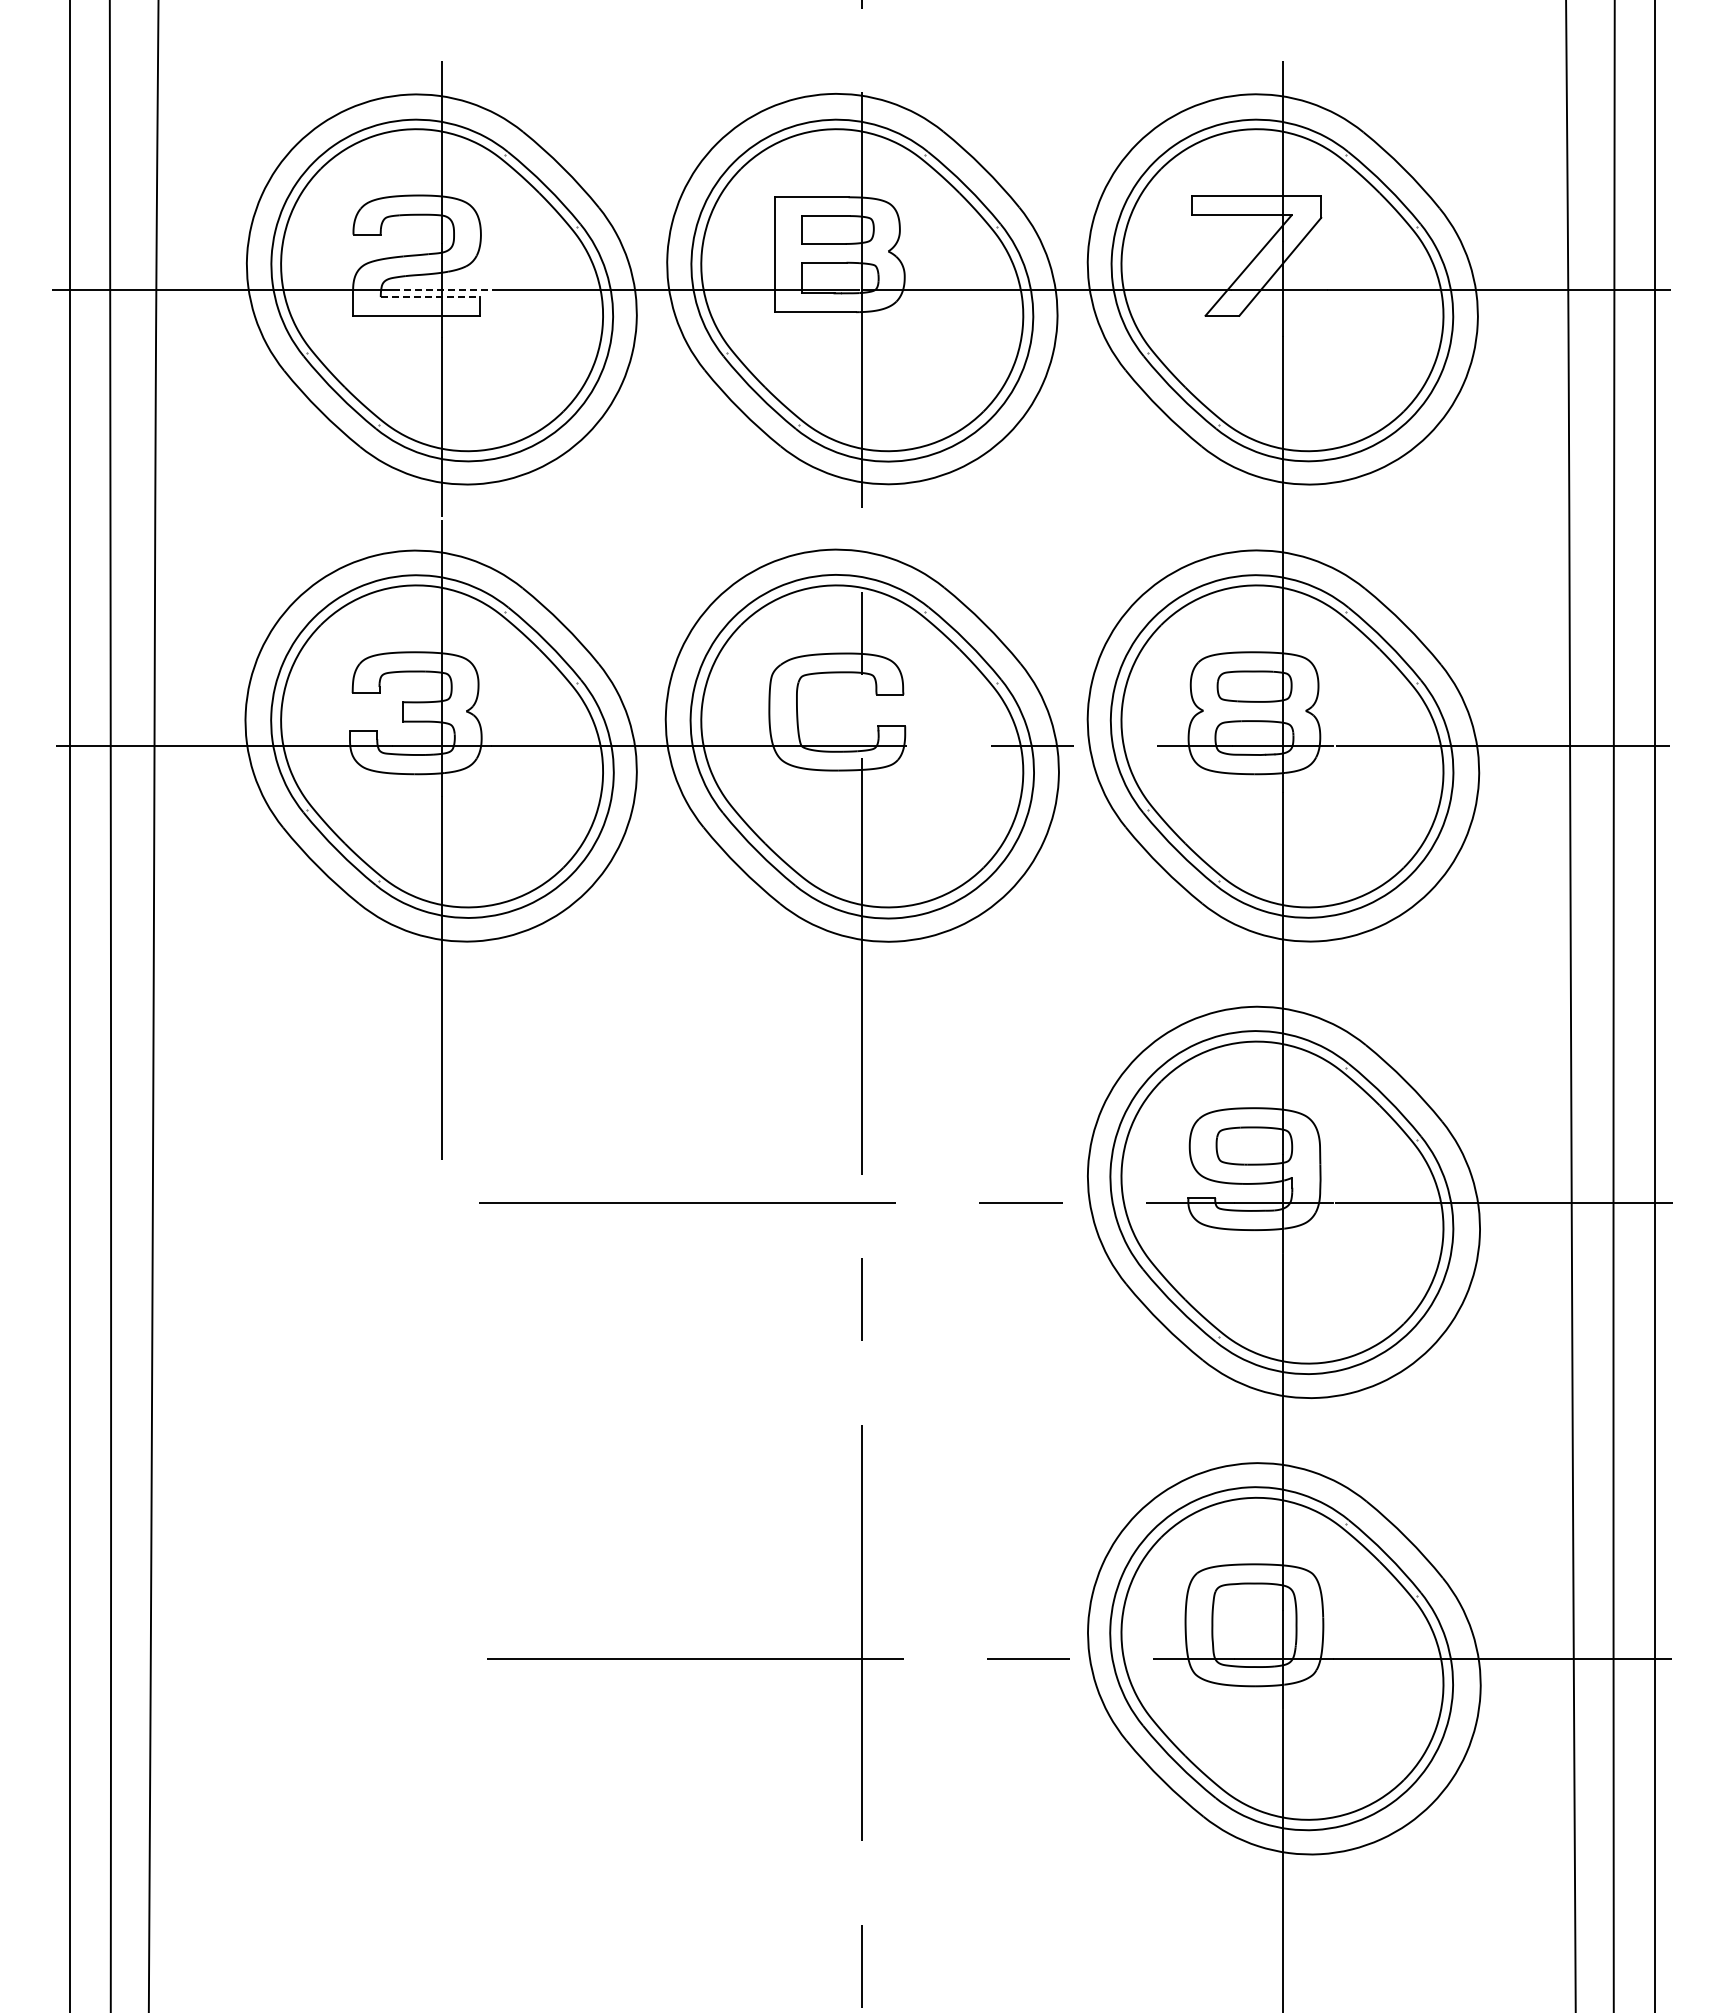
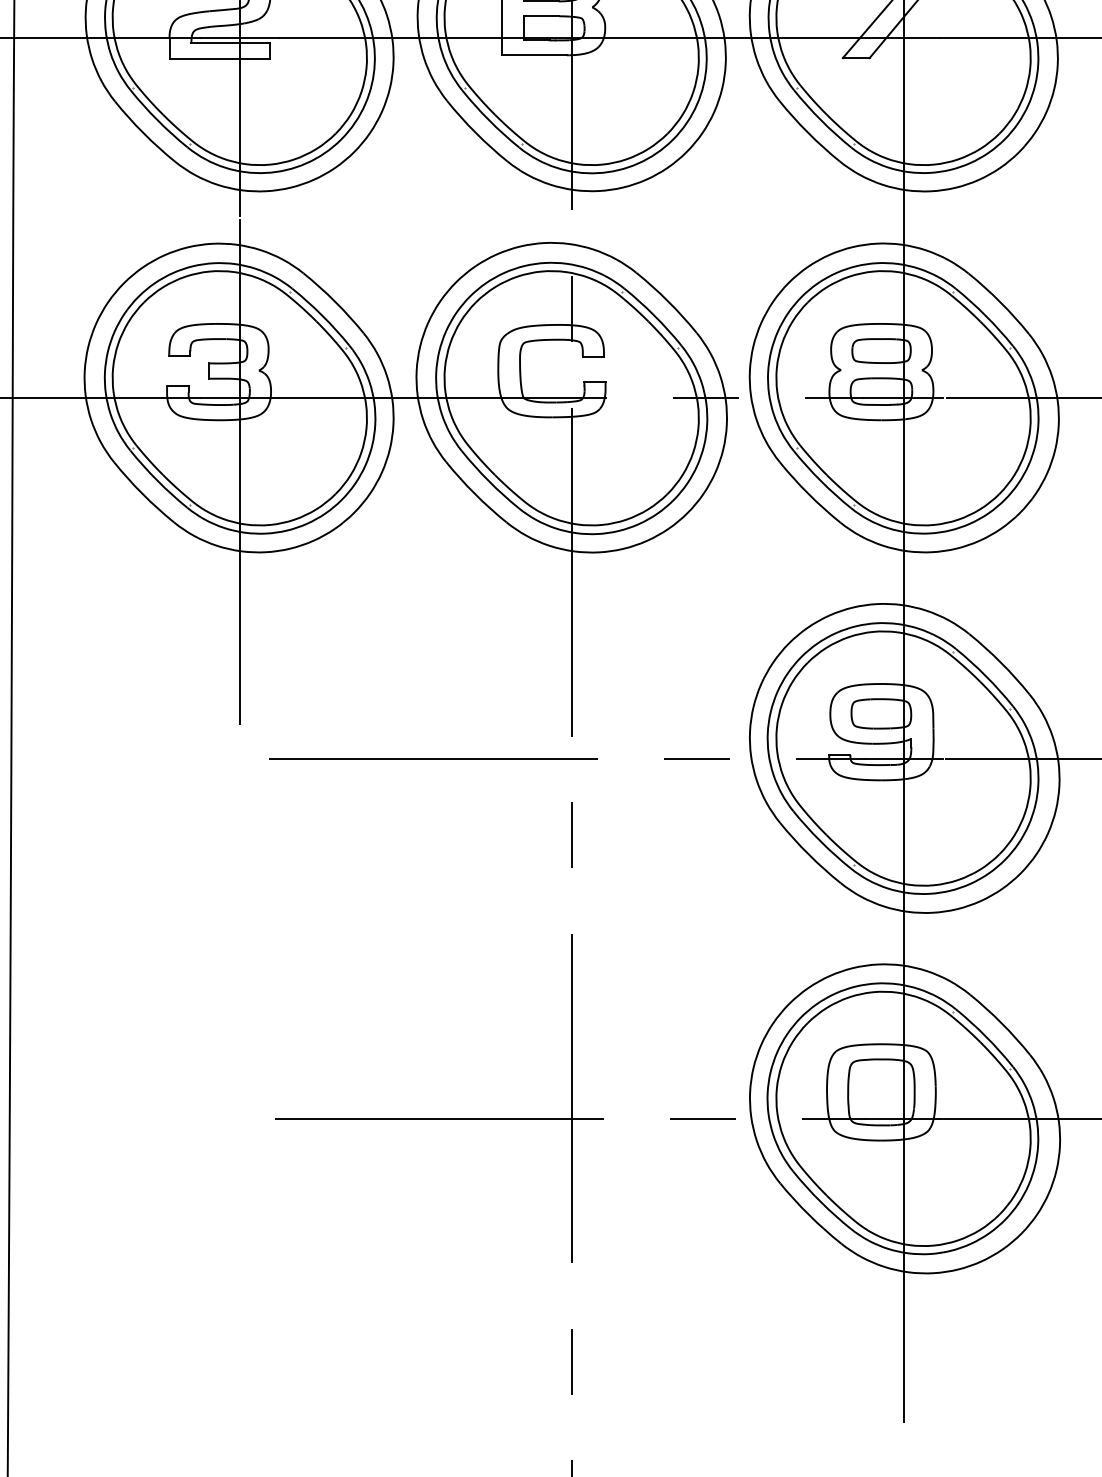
line: (442, 290) -> (240, 38), dashed -> solid
line: (430, 297) -> (230, 43), dashed -> solid

